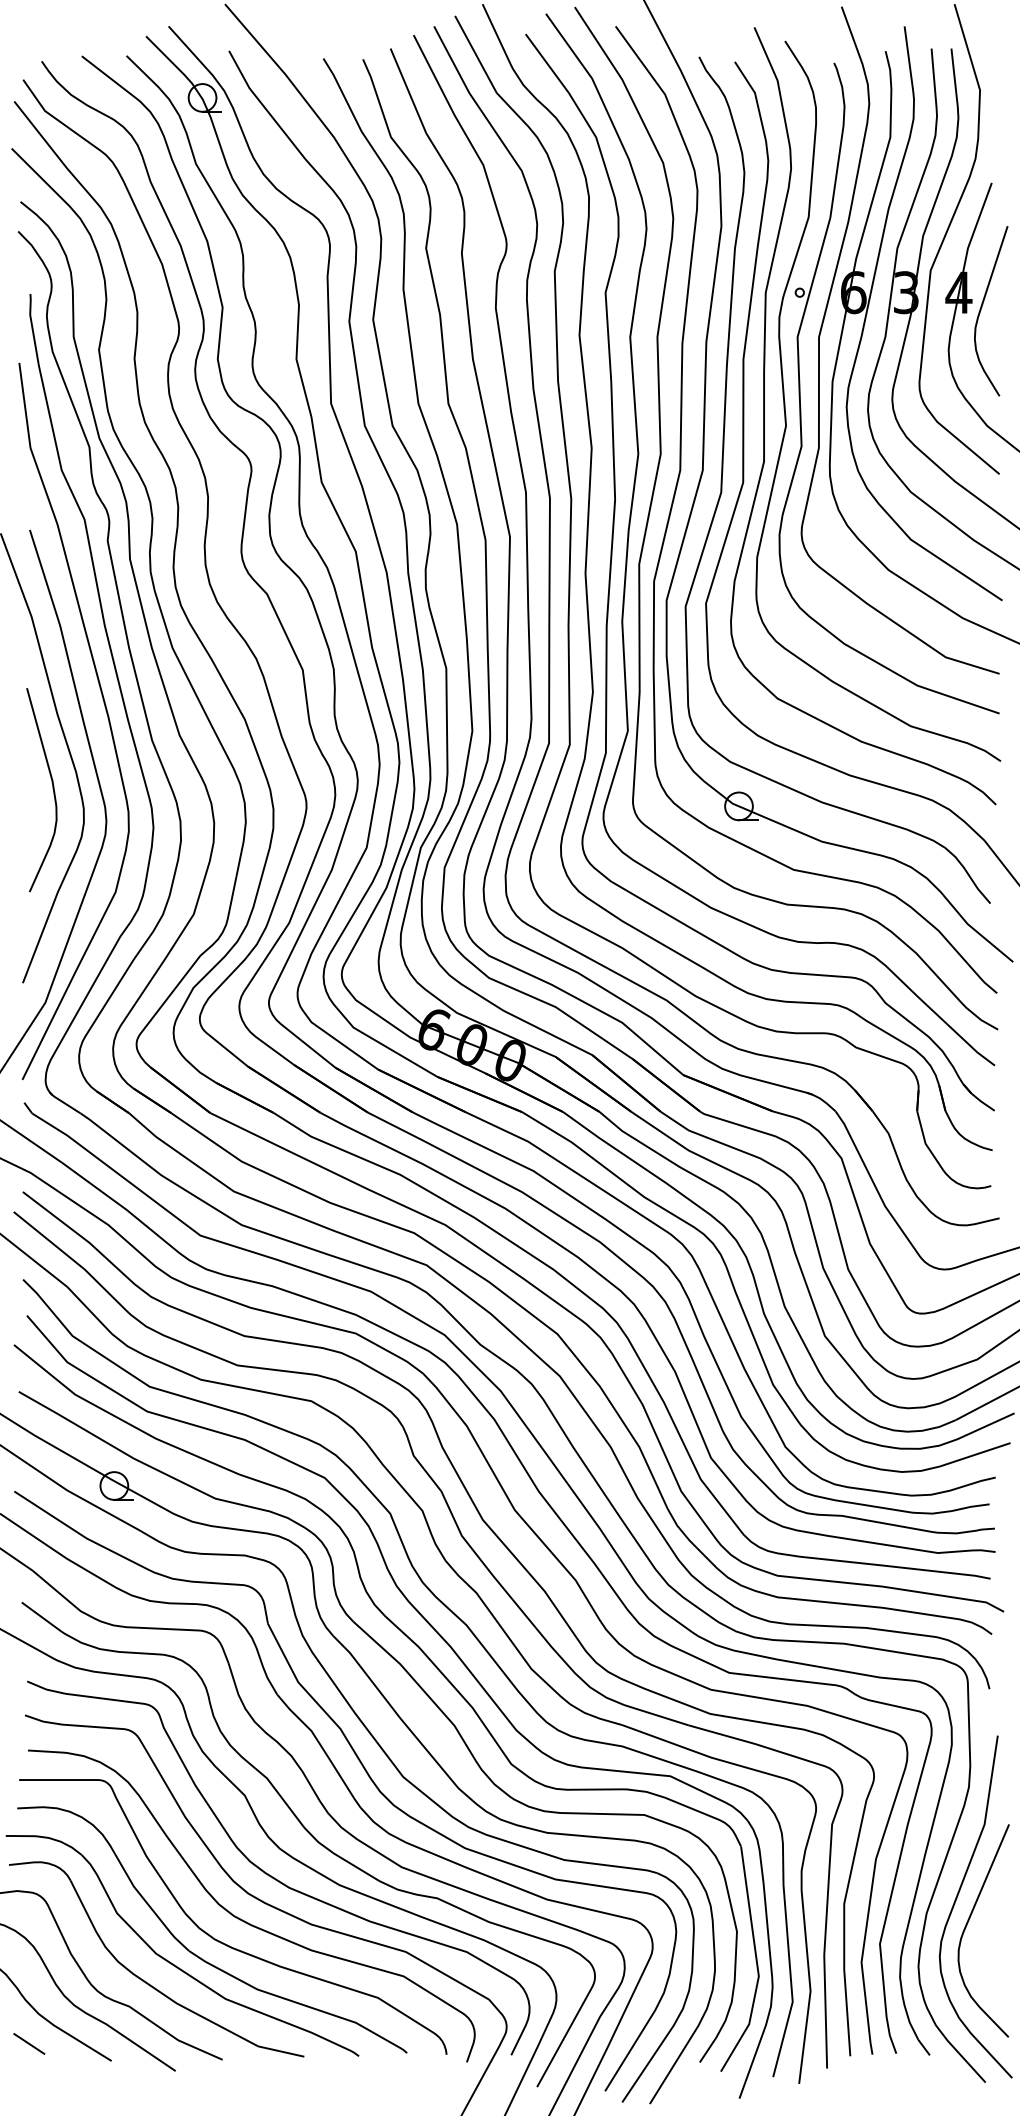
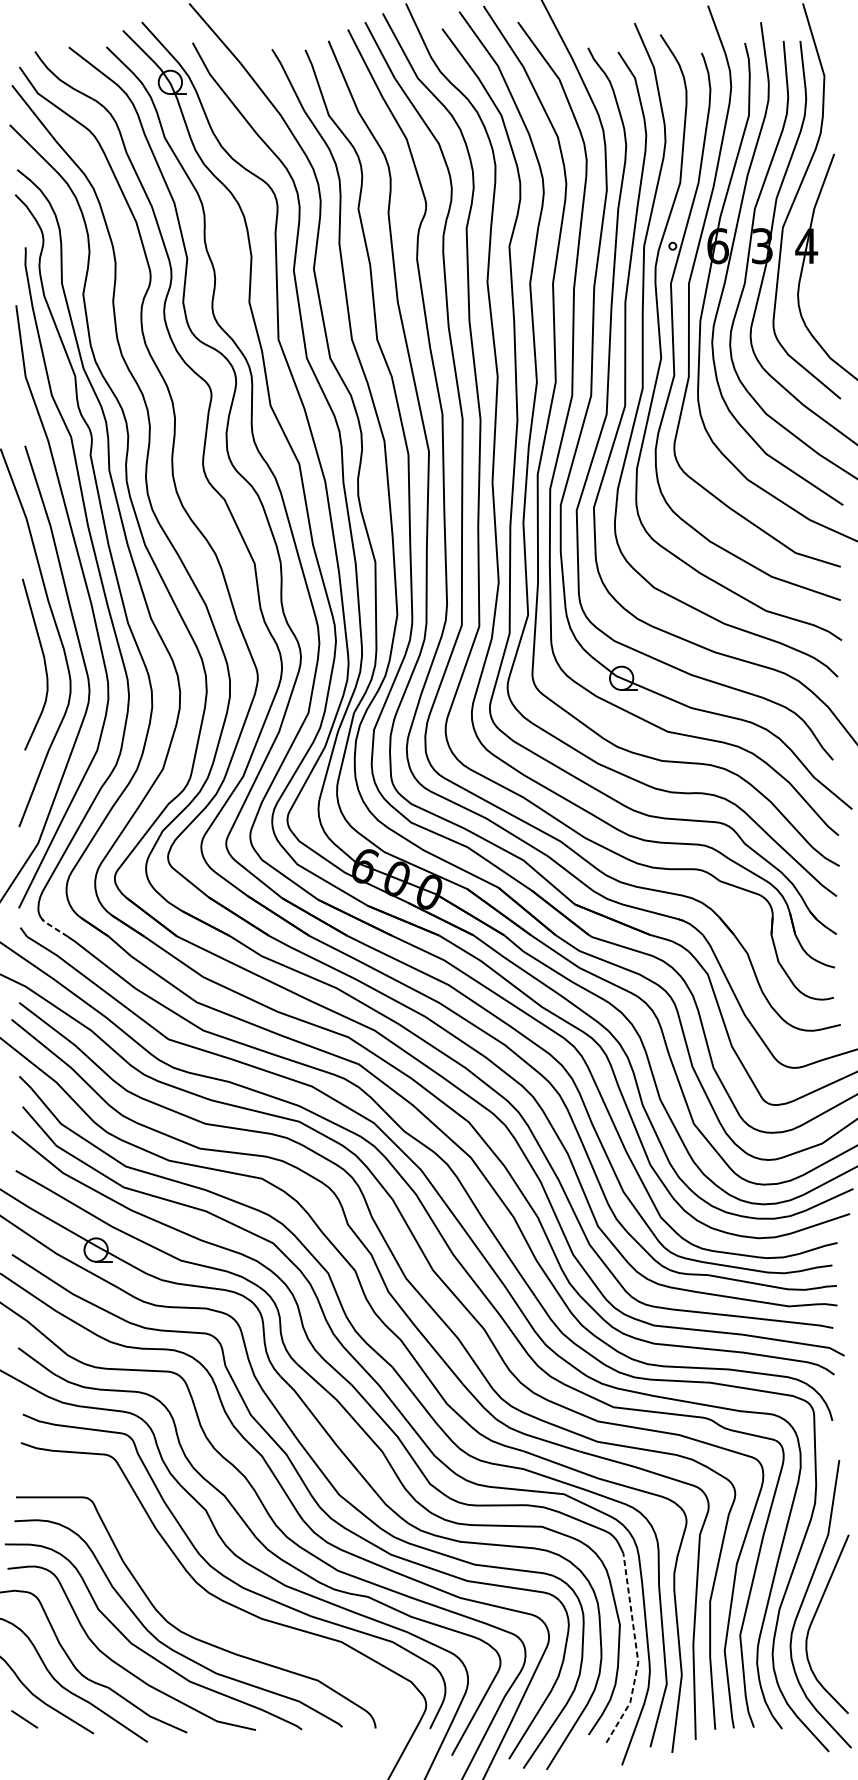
curve: (982, 307) -> (826, 258), removed
line: (63, 1102) -> (53, 927), solid -> dashed
curve: (244, 1920) -> (205, 1615), removed
line: (757, 1964) -> (637, 1652), solid -> dashed

